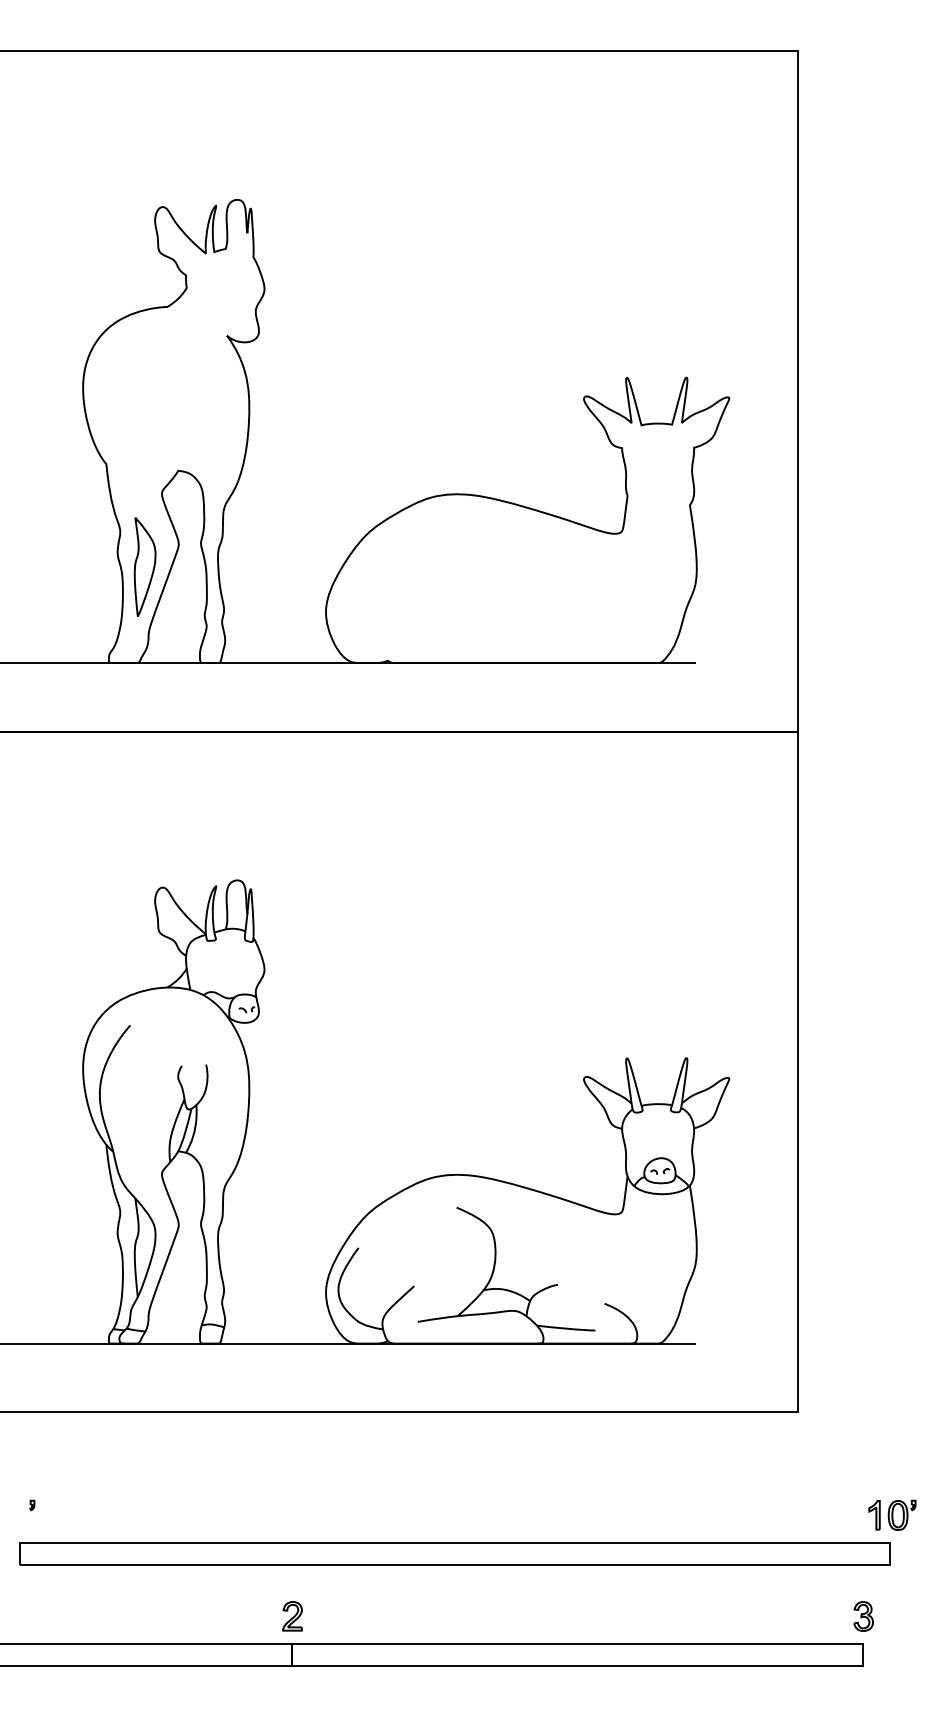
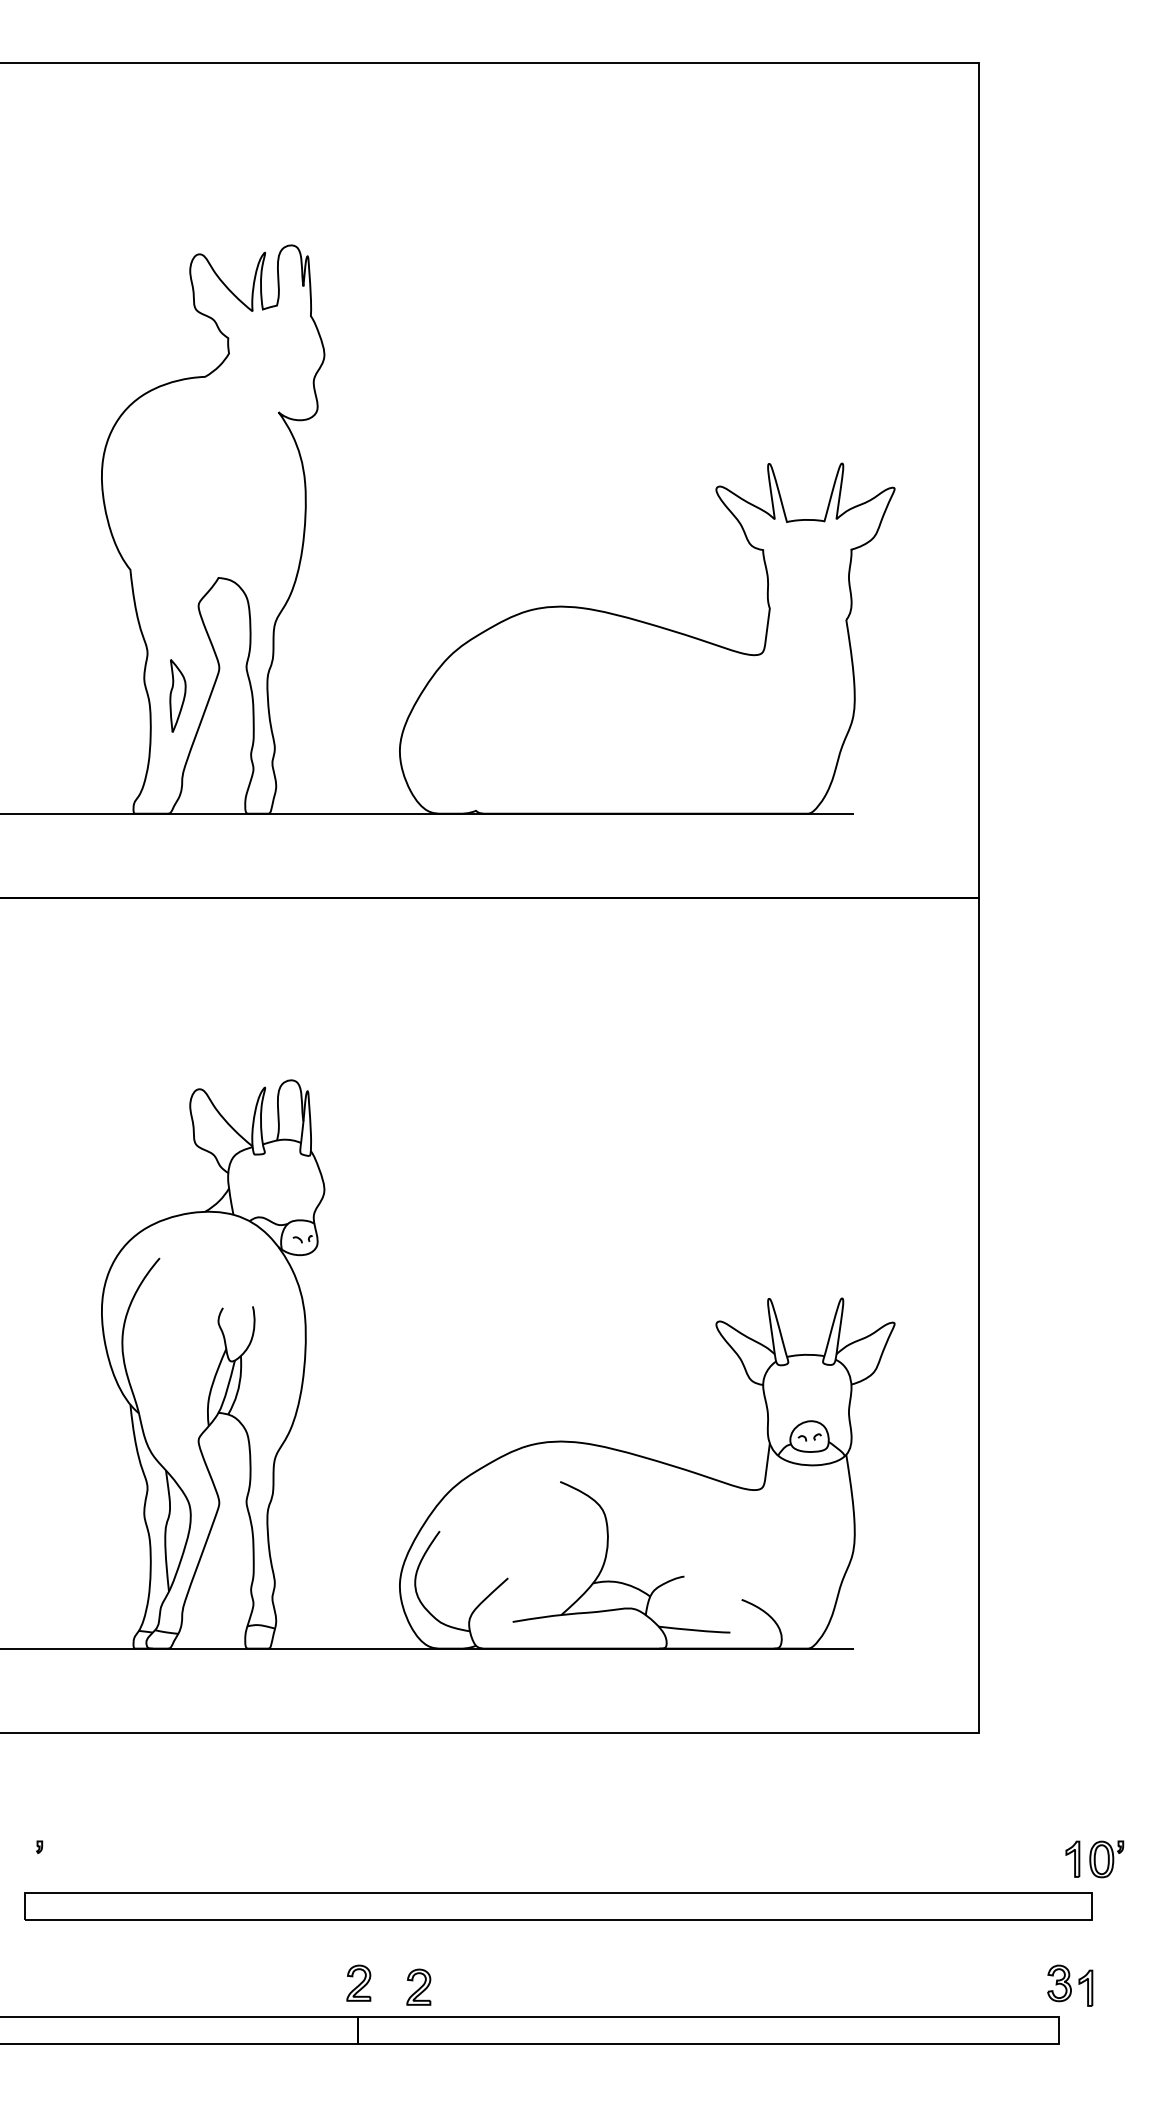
part: (144, 566) -> (177, 695), size x0.6
part: (341, 1618) -> (418, 1986), added
part: (884, 1619) -> (1085, 1987), added

